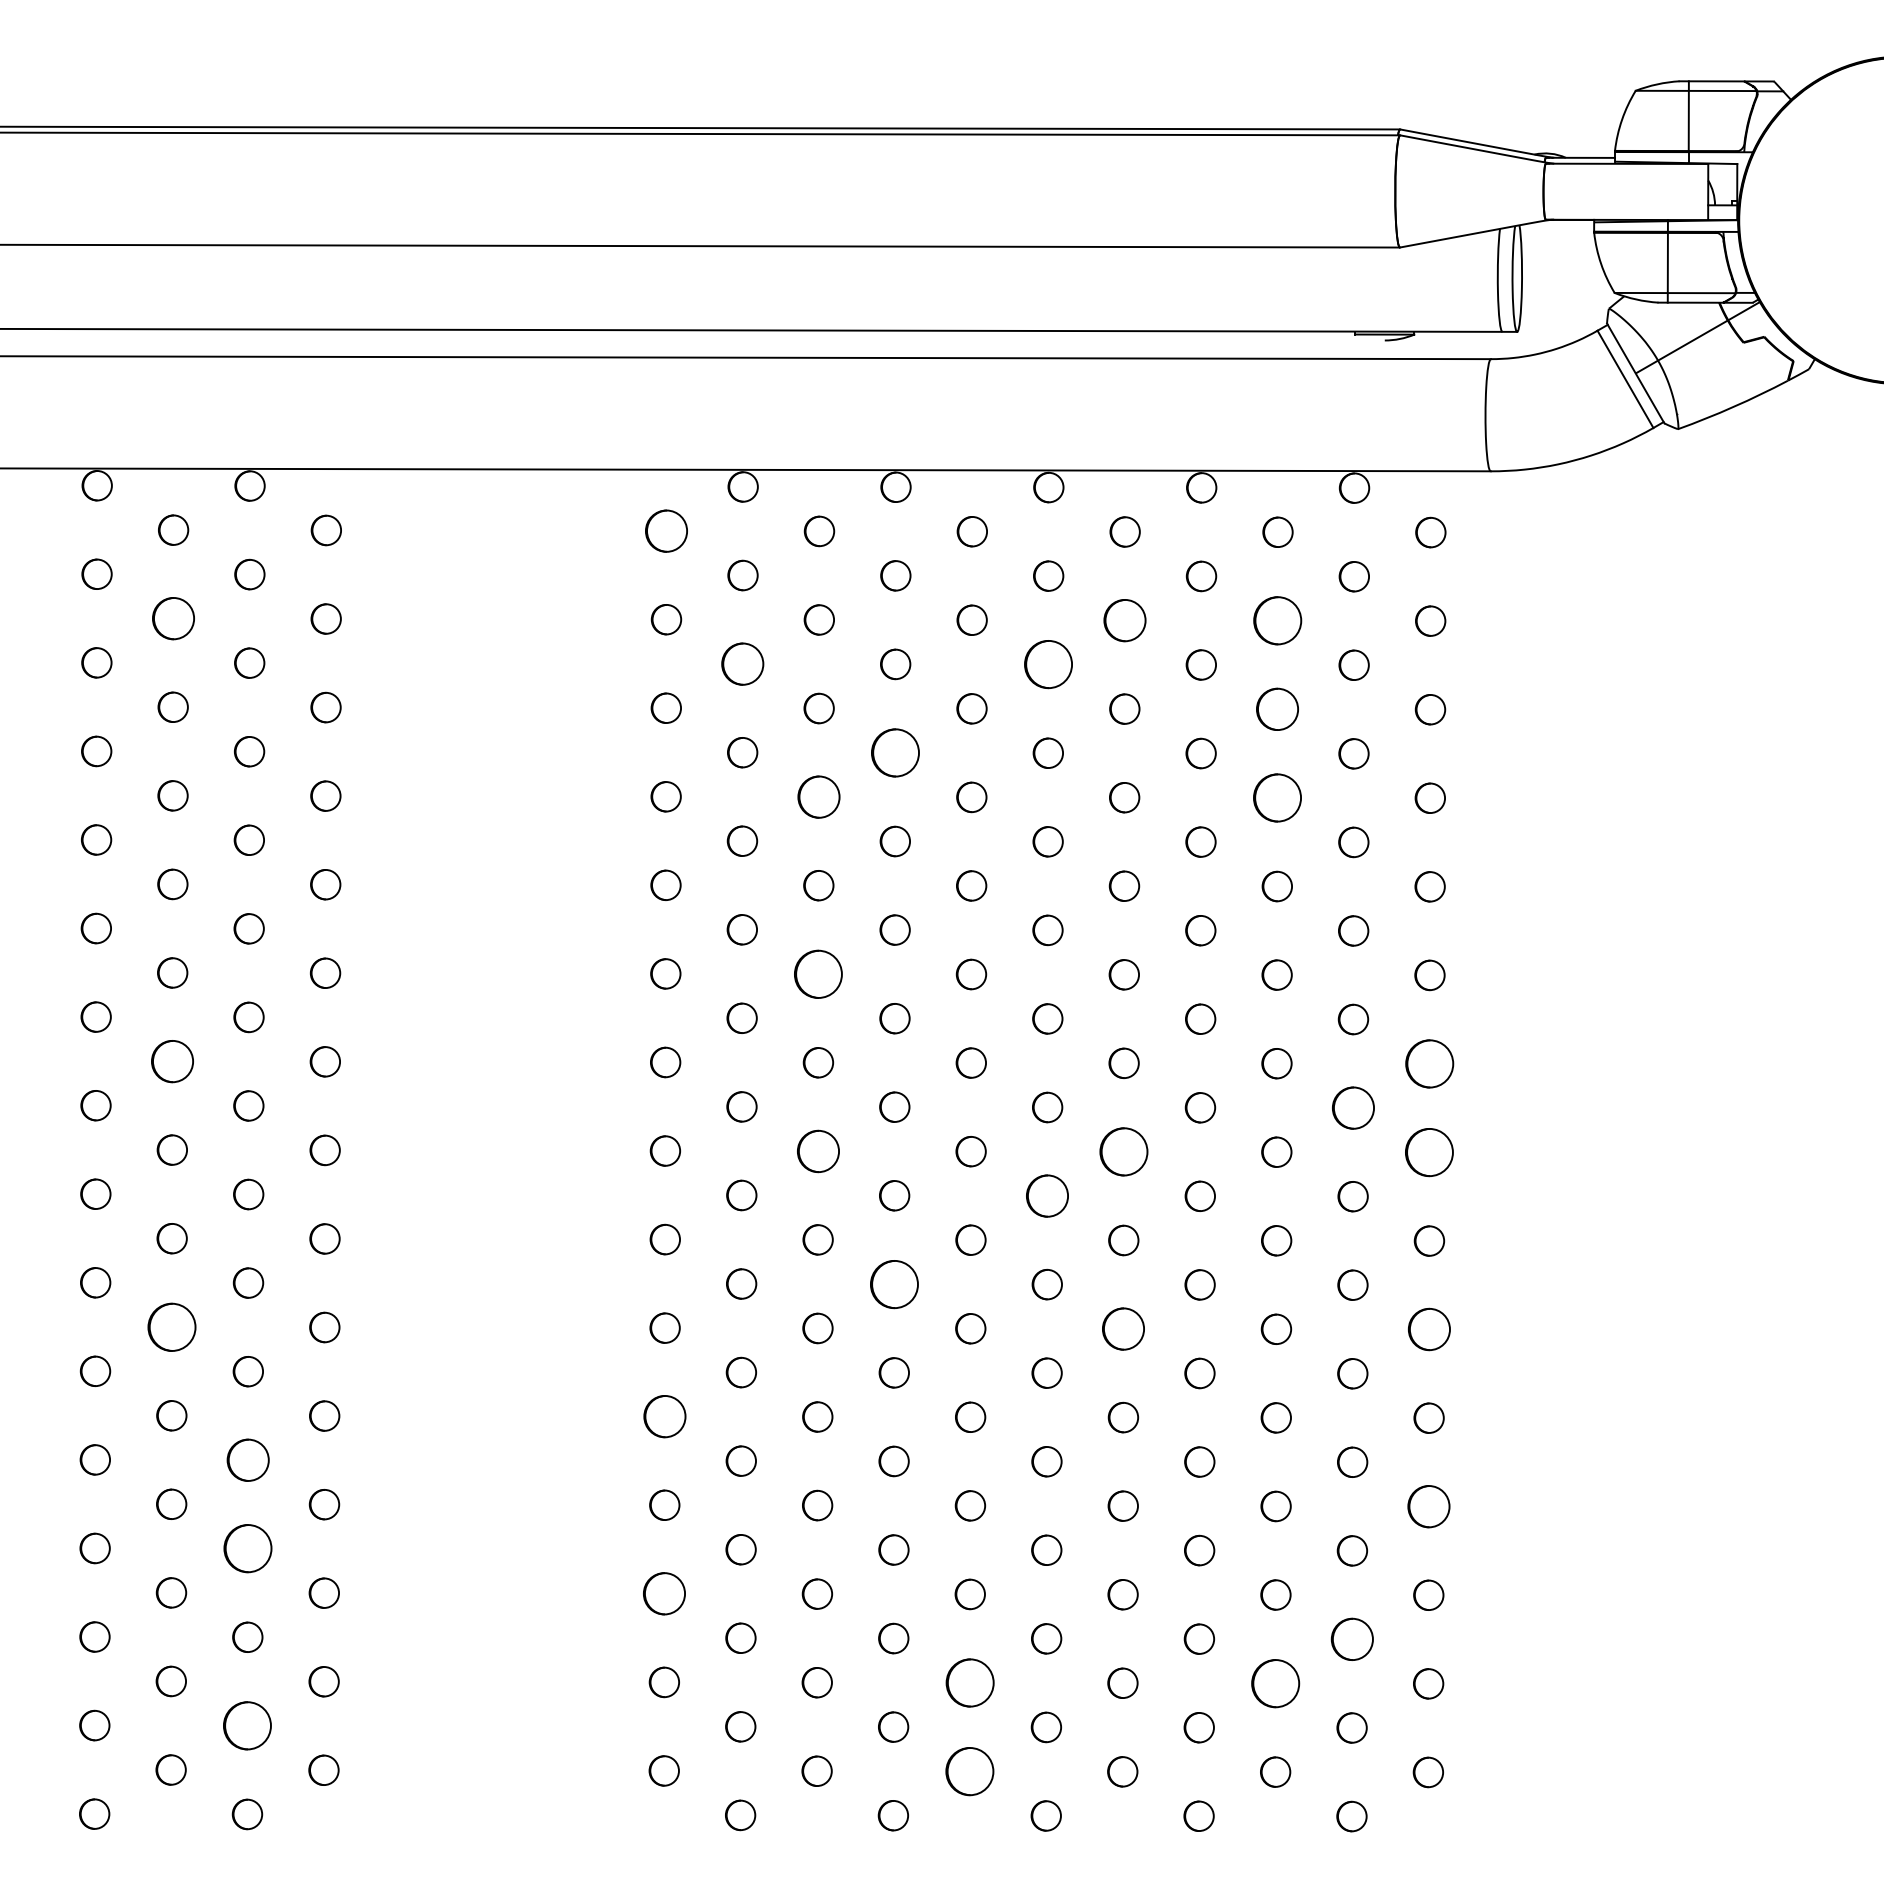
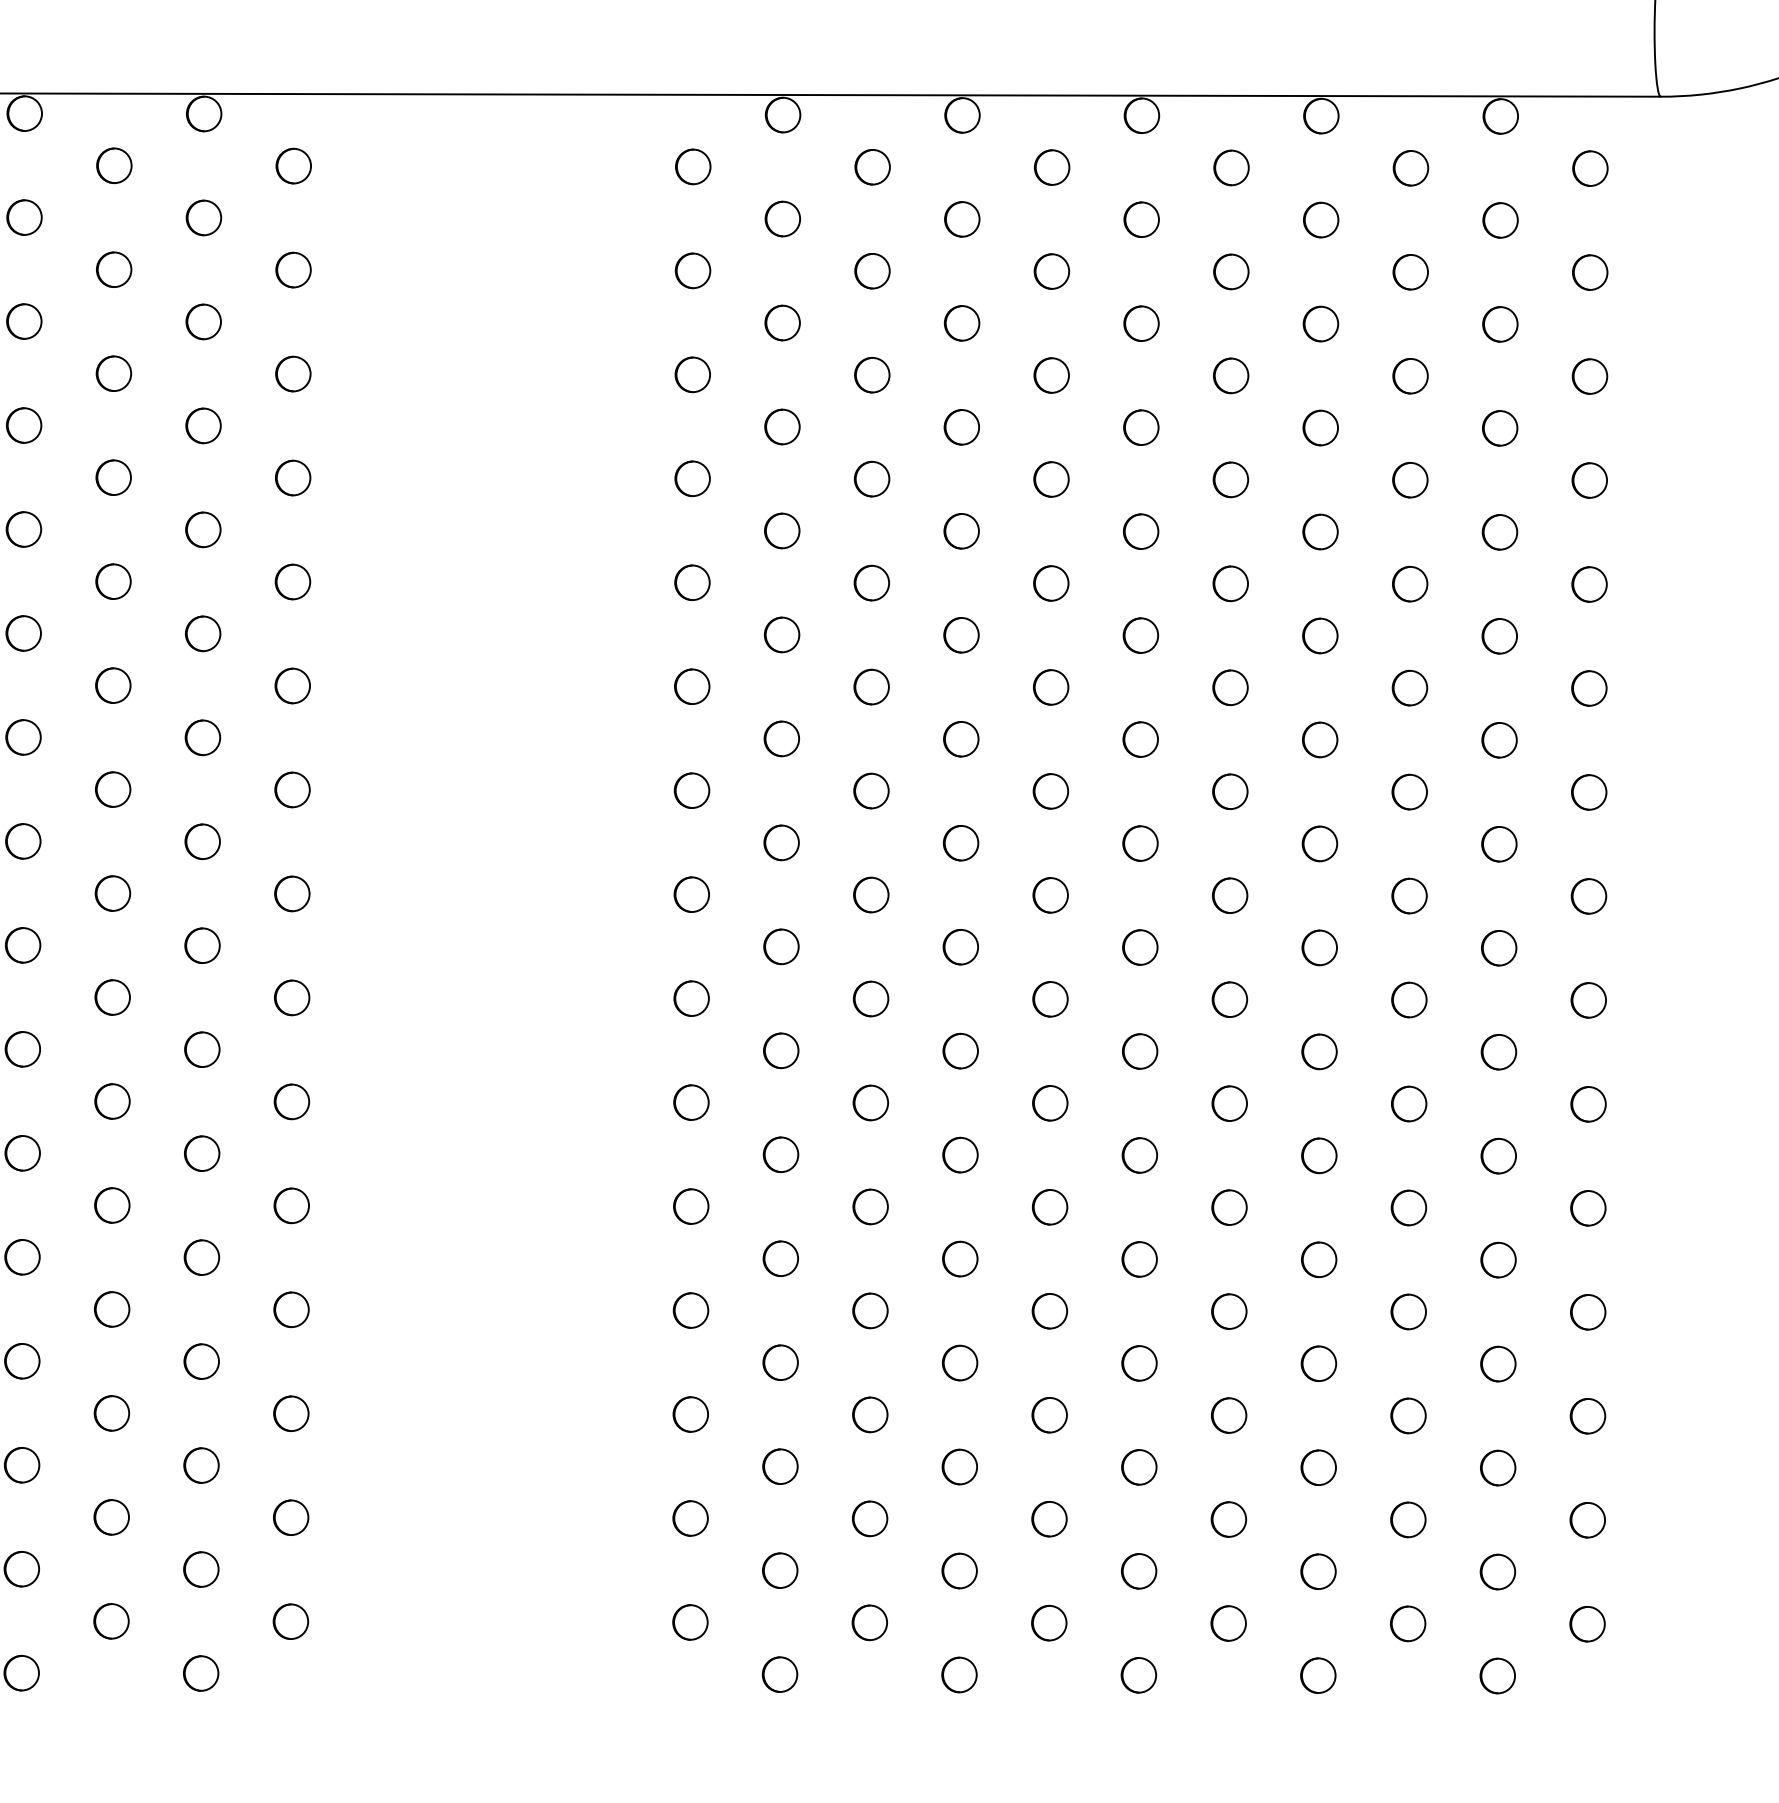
part: (666, 530) -> (693, 166), size x0.71
part: (172, 618) -> (113, 269), size x0.71
part: (1124, 620) -> (1230, 271), size x0.71
part: (1277, 620) -> (1410, 271), size x0.62
part: (742, 663) -> (782, 322), size x0.71
part: (1048, 664) -> (1141, 323), size x0.62
part: (1277, 709) -> (1410, 376), size x0.71
part: (895, 752) -> (961, 426), size x0.62
part: (818, 796) -> (871, 478), size x0.71
part: (1277, 797) -> (1410, 479), size x0.62
part: (818, 973) -> (871, 686), size x0.62
part: (172, 1061) -> (113, 789), size x0.71
part: (1429, 1063) -> (1588, 791), size x0.62
part: (1352, 1107) -> (1498, 843), size x0.71
part: (817, 1150) -> (870, 894), size x0.71
part: (1123, 1151) -> (1229, 895), size x0.62
part: (1429, 1152) -> (1588, 896), size x0.62
part: (1047, 1195) -> (1140, 946), size x0.71
part: (894, 1283) -> (960, 1050), size x0.62
part: (171, 1326) -> (111, 1100), size x0.62
part: (1123, 1328) -> (1229, 1103), size x0.71
part: (1428, 1329) -> (1587, 1104), size x0.71
part: (664, 1416) -> (690, 1206), size x0.71
part: (247, 1459) -> (201, 1256), size x0.71
part: (1428, 1506) -> (1587, 1312), size x0.71
part: (247, 1548) -> (201, 1361), size x0.62
part: (664, 1593) -> (690, 1414), size x0.71
part: (1351, 1639) -> (1497, 1468), size x0.71
part: (969, 1682) -> (1048, 1518), size x0.62
part: (1275, 1683) -> (1408, 1519), size x0.62
part: (247, 1725) -> (201, 1569), size x0.62
part: (969, 1771) -> (1048, 1623), size x0.62

